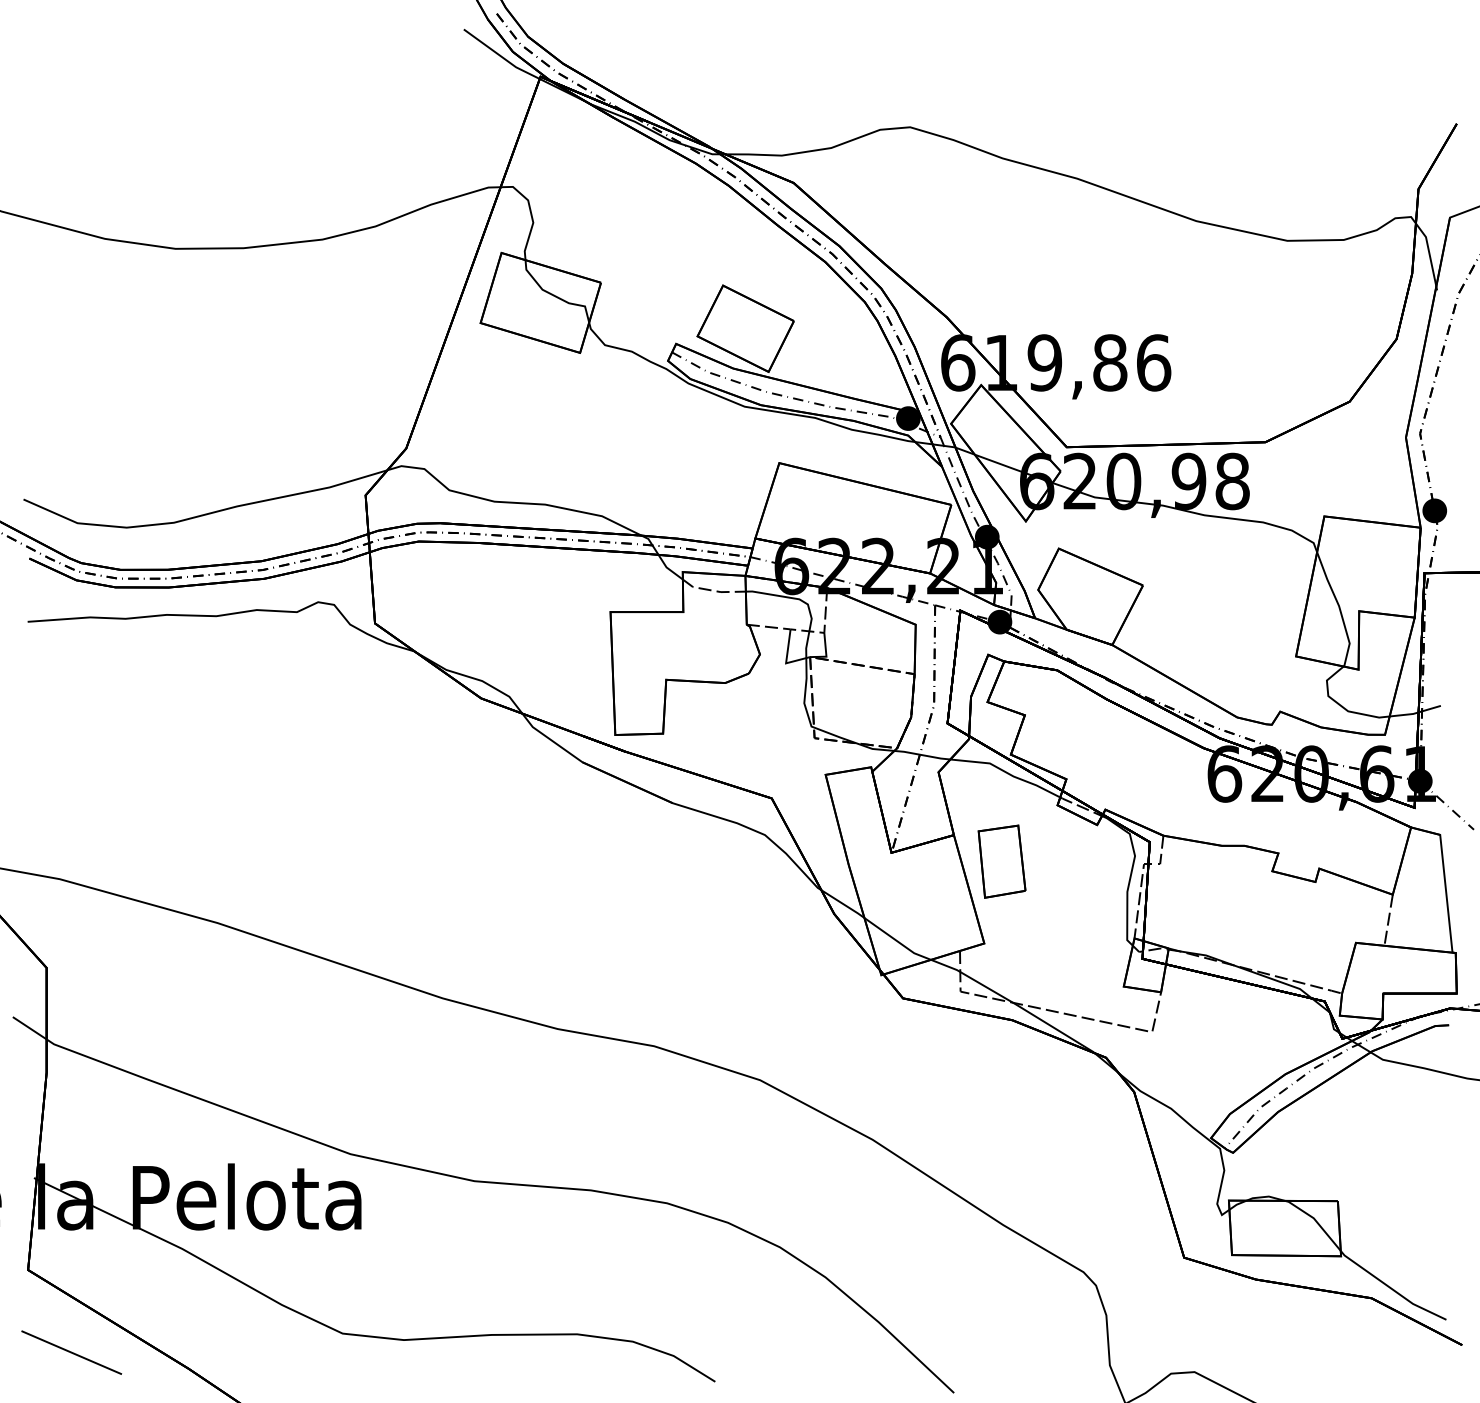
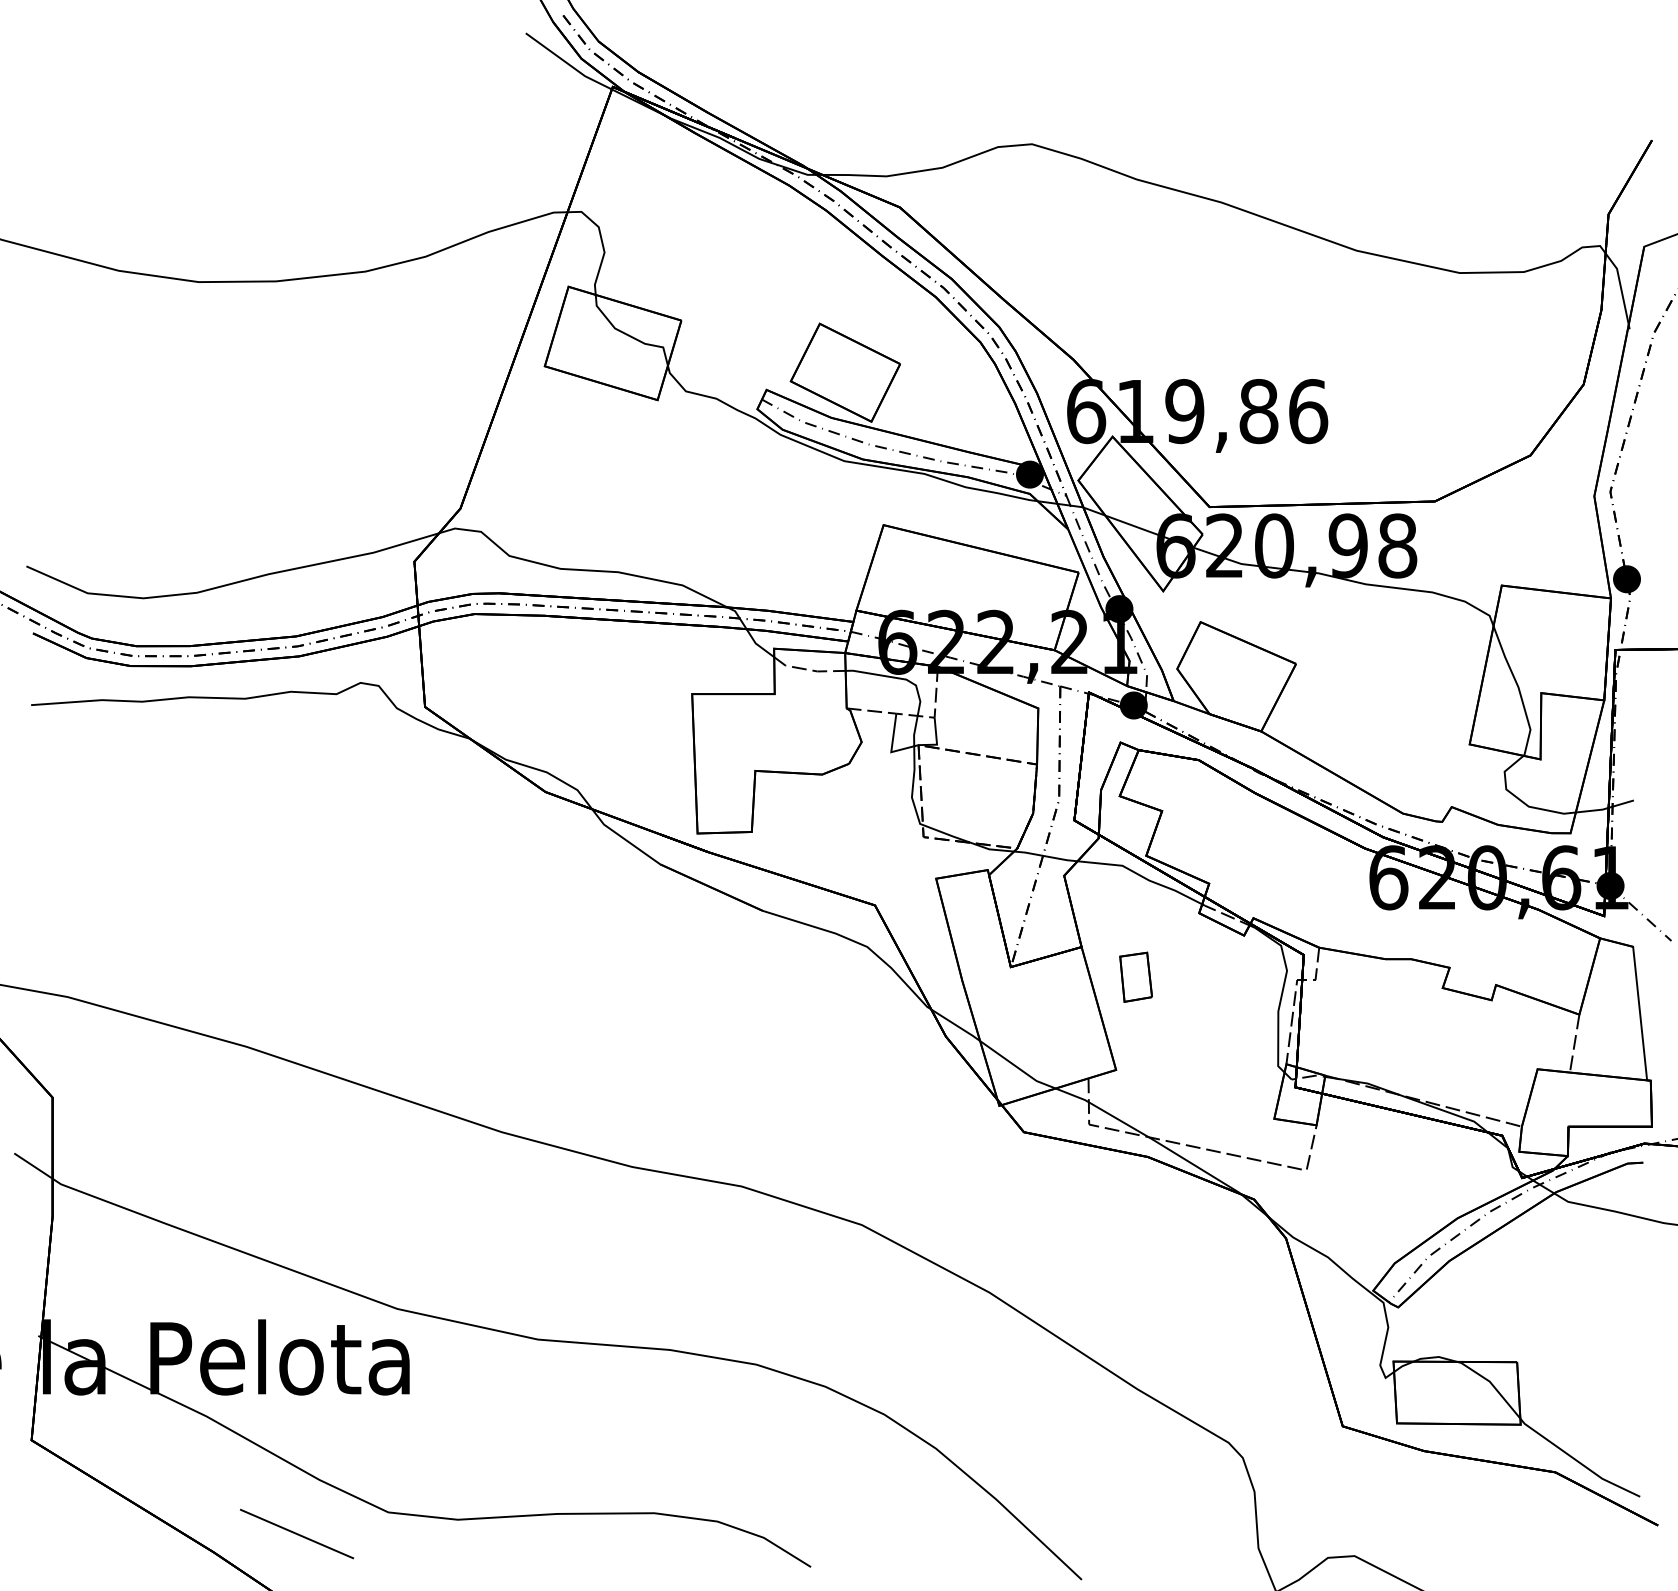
part: (1001, 861) -> (1135, 977), size x0.6
line: (72, 1352) -> (297, 1533), moved

